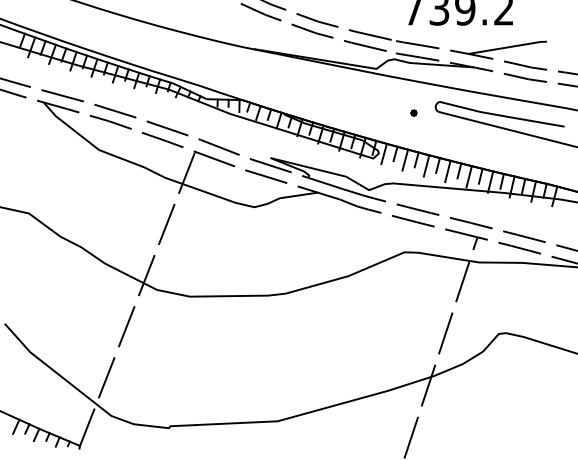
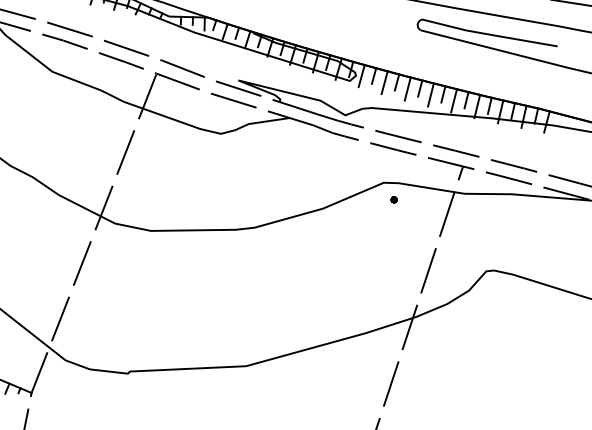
part: (413, 112) -> (393, 199), moved

